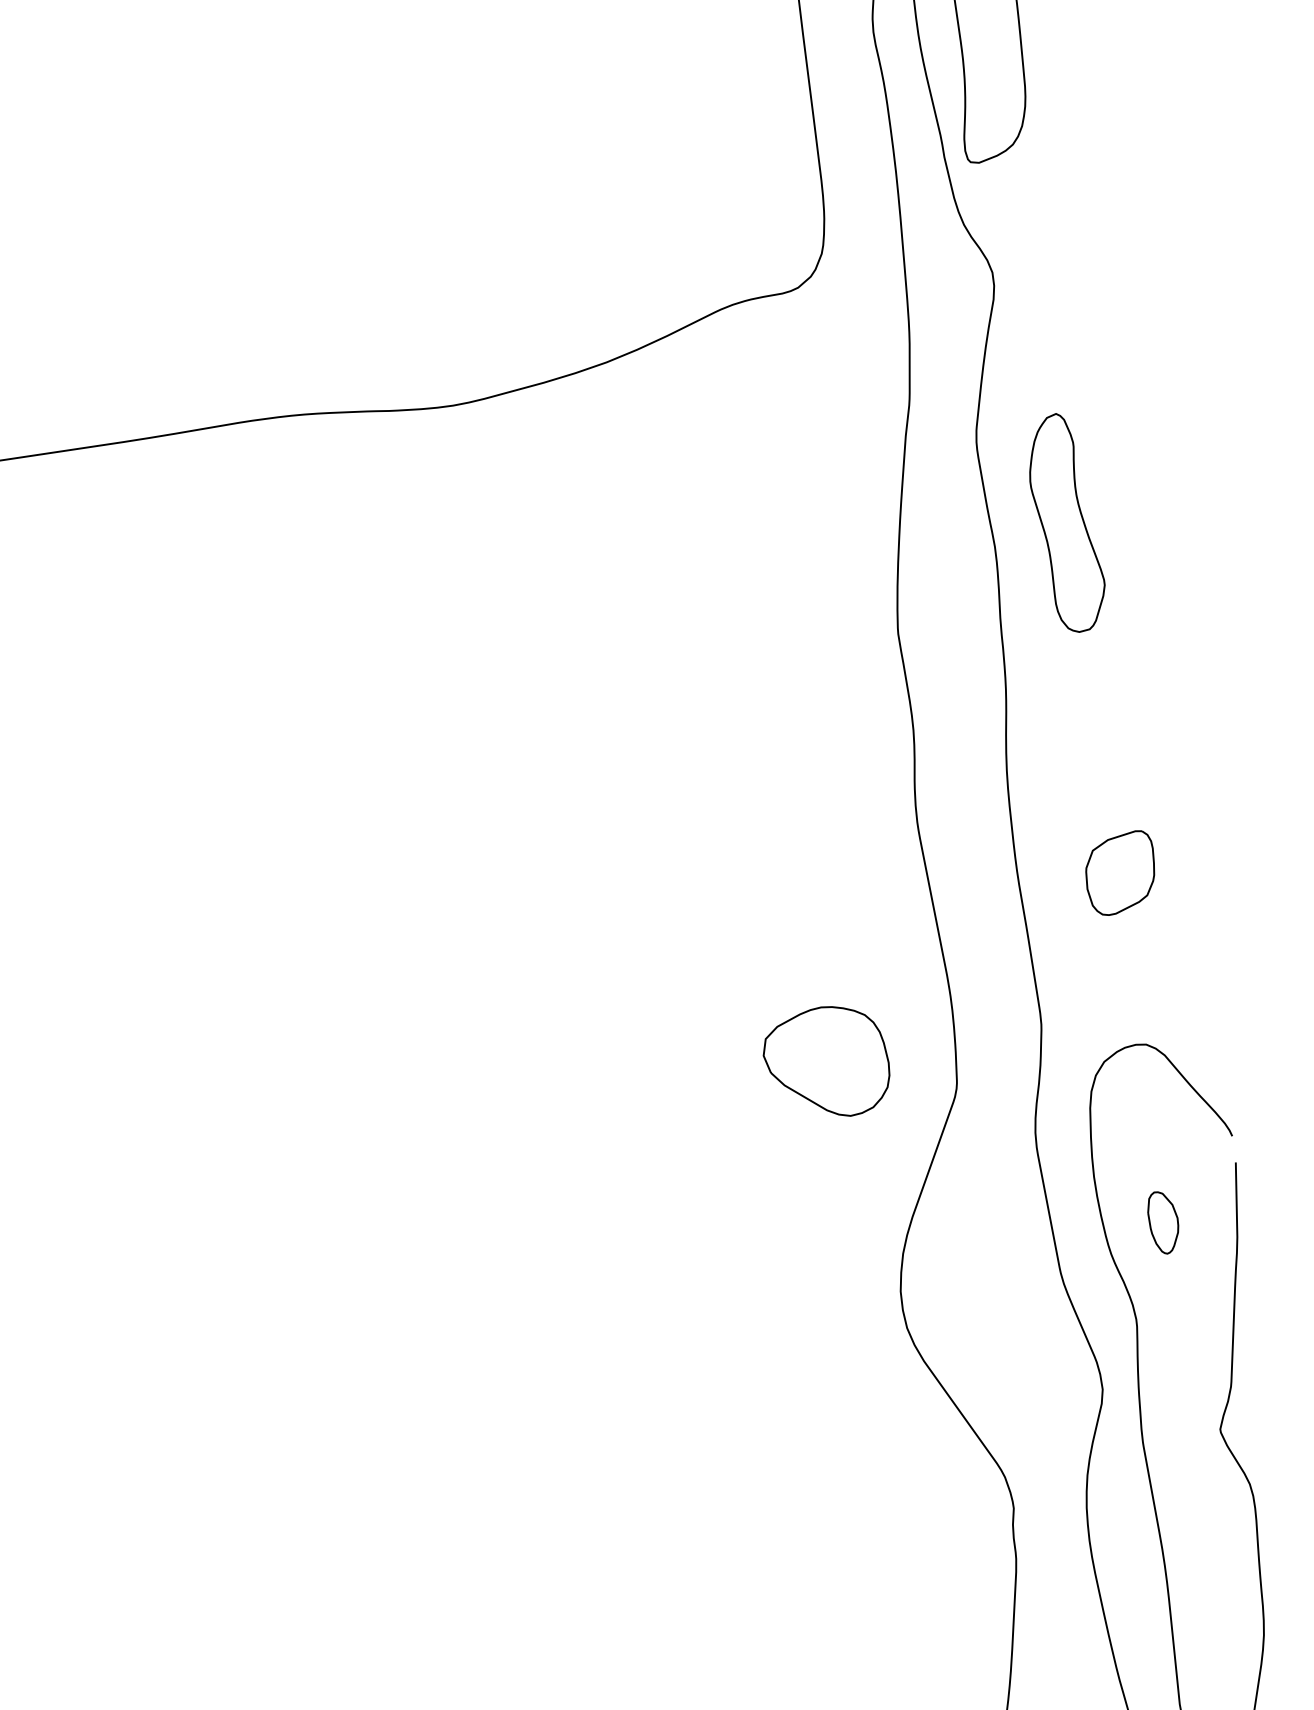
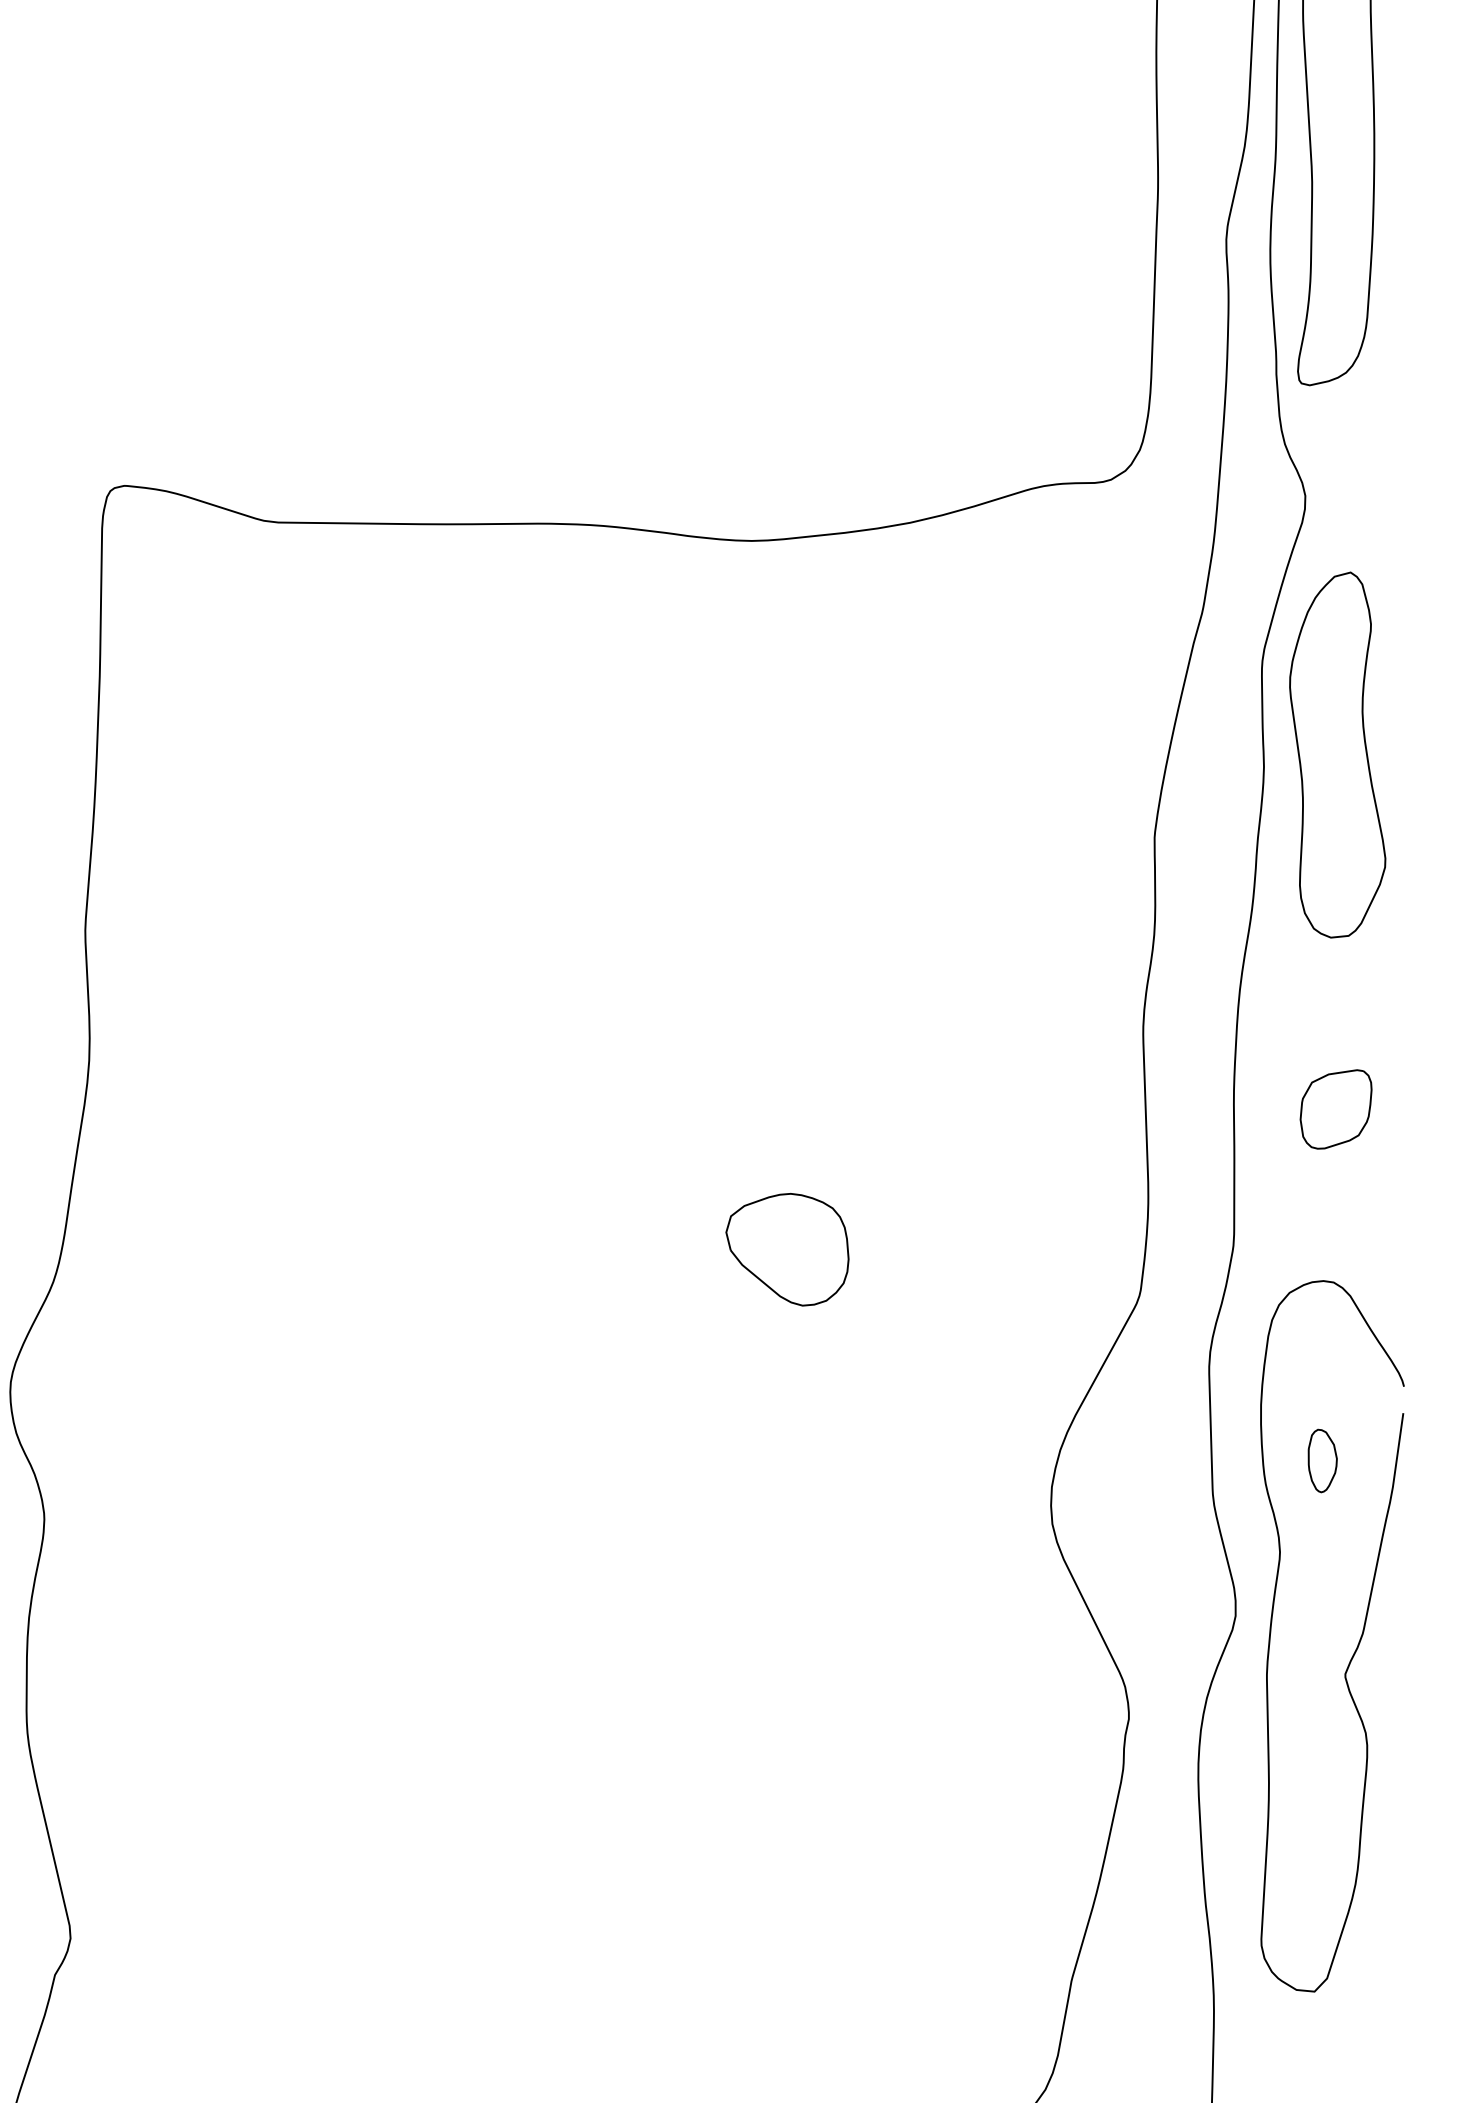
part: (1065, 522) -> (1337, 754), size x1.67
part: (826, 1062) -> (787, 1249), moved

